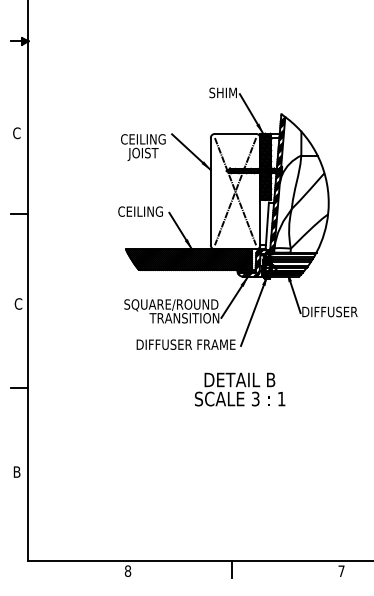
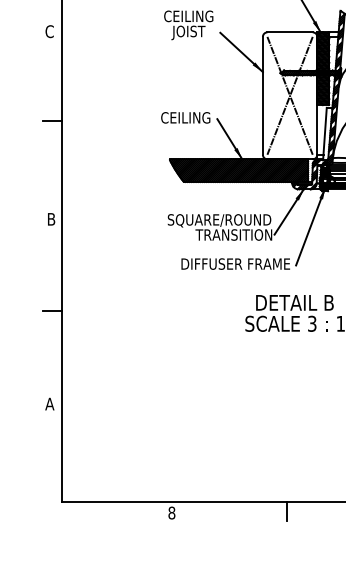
text: (143, 147) -> (188, 25), moved
text: (18, 303) -> (51, 218), C -> B
text: (16, 471) -> (49, 403), B -> A

